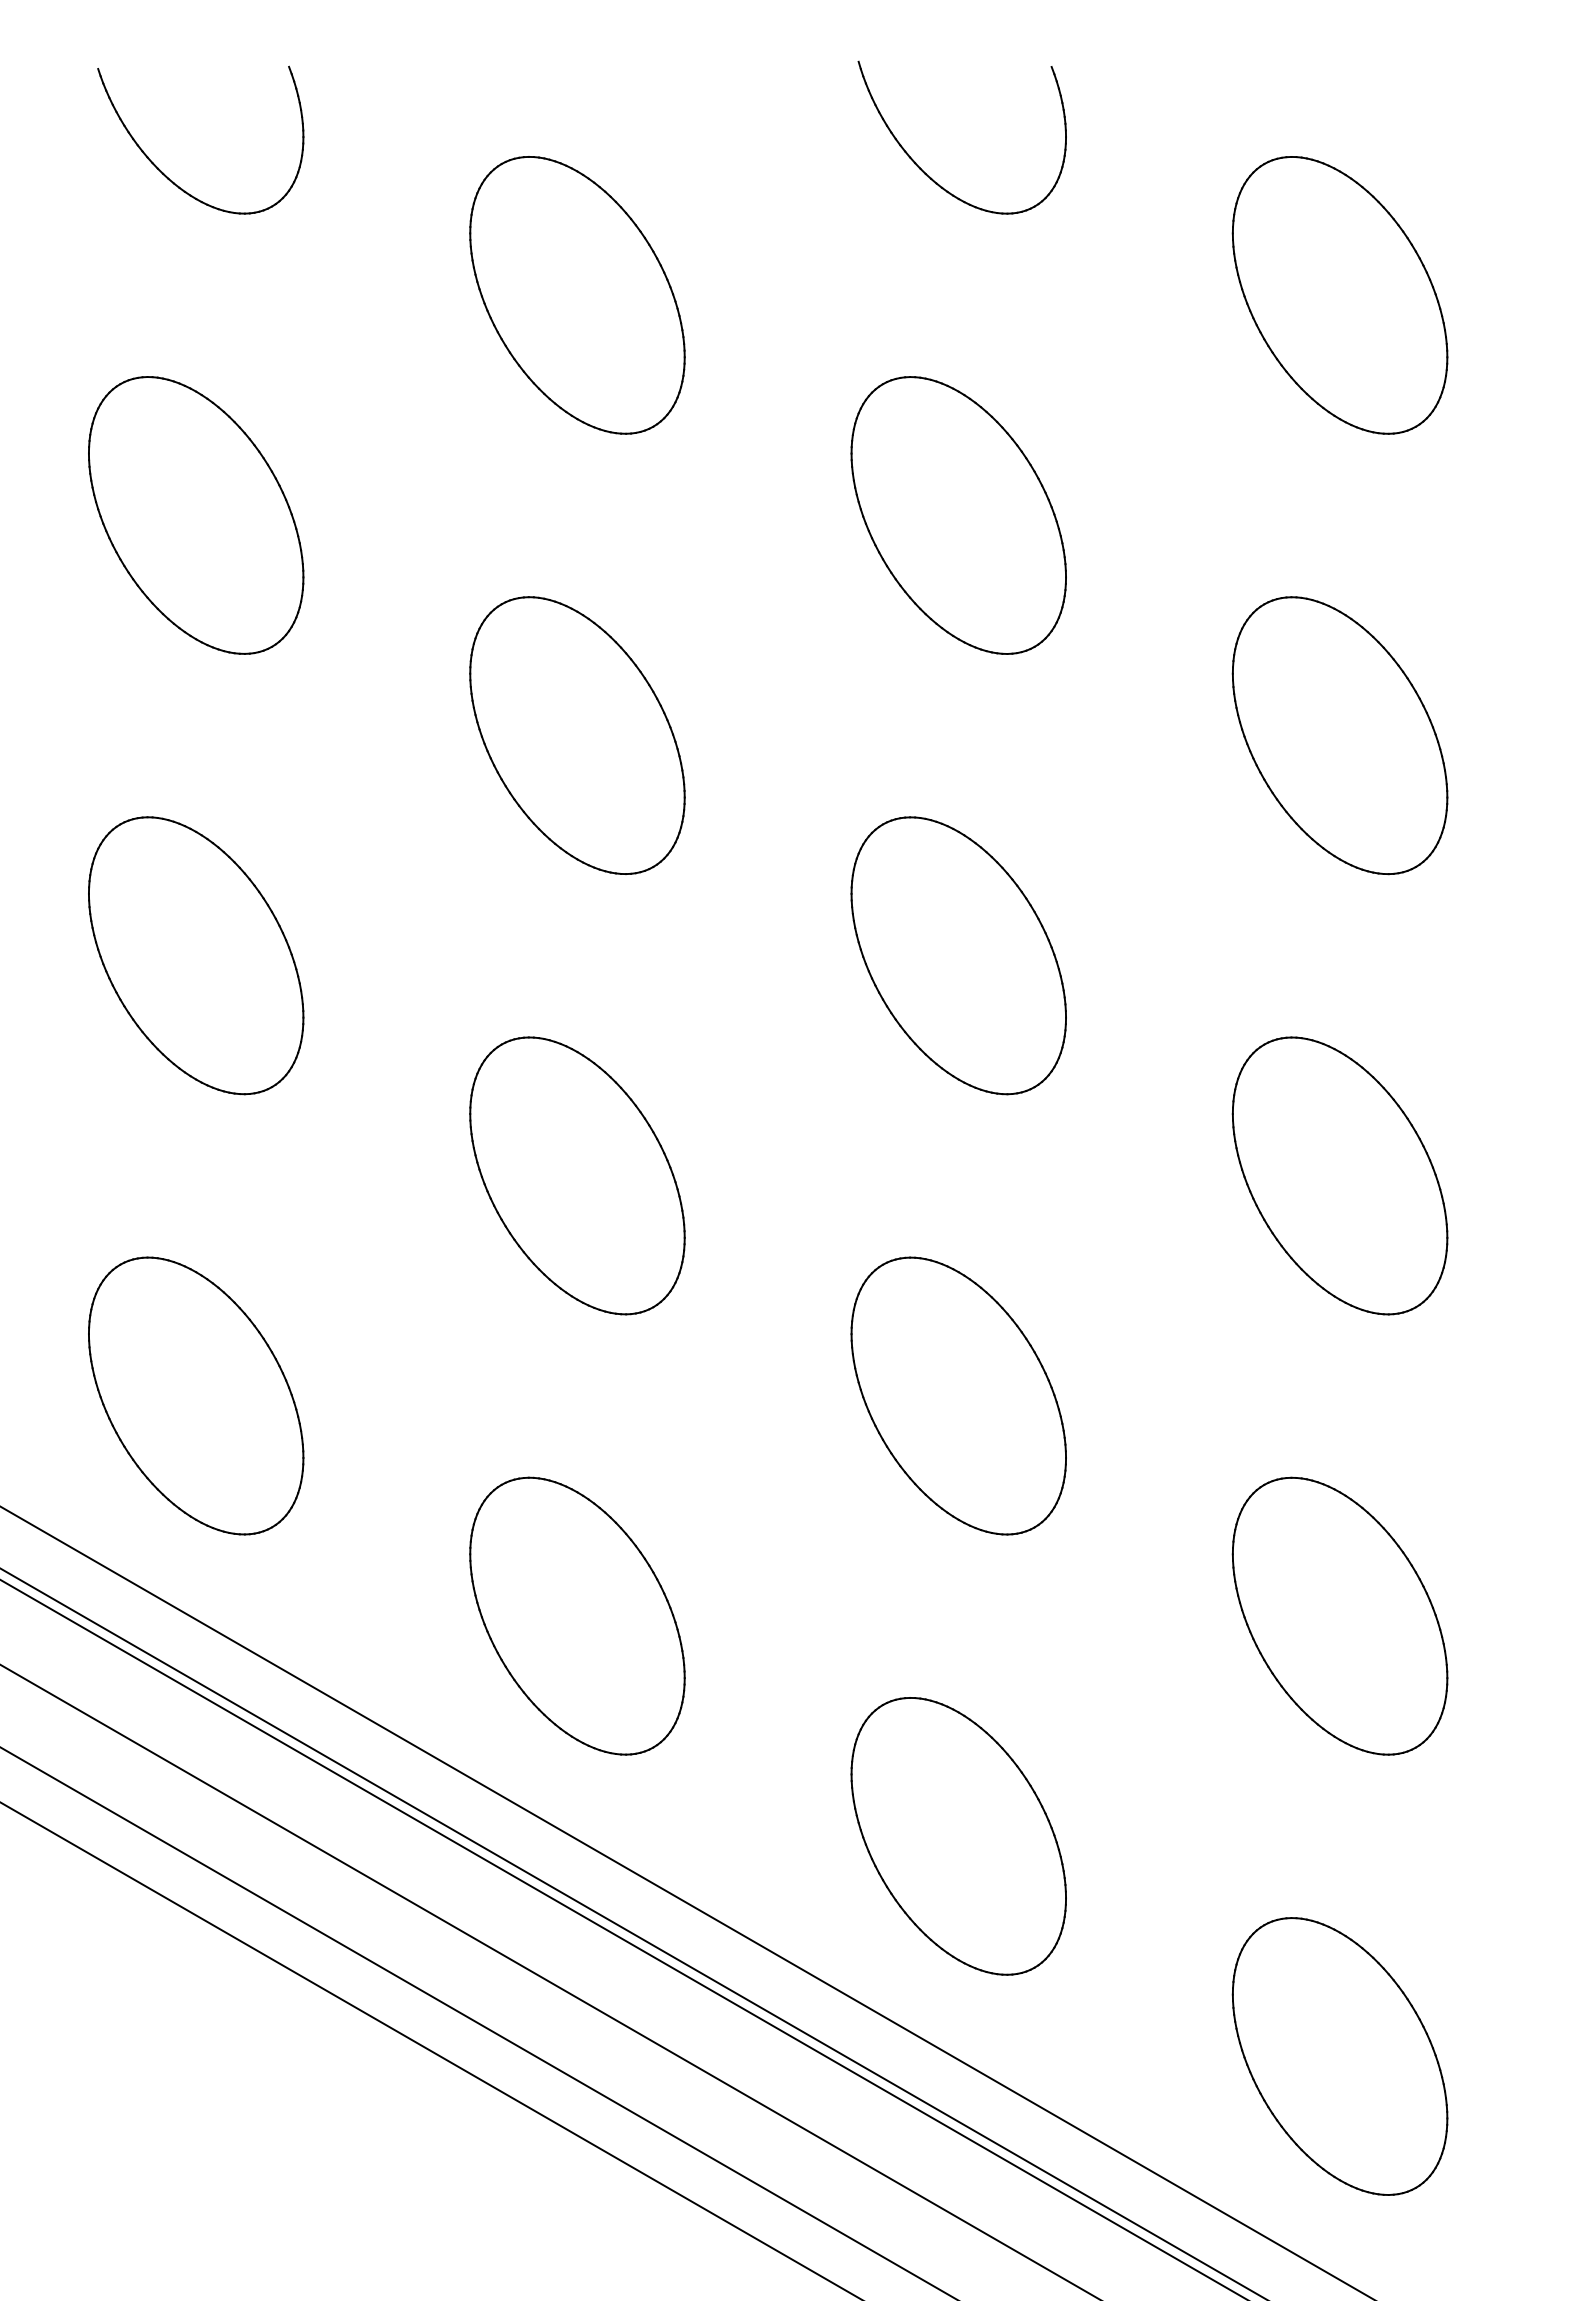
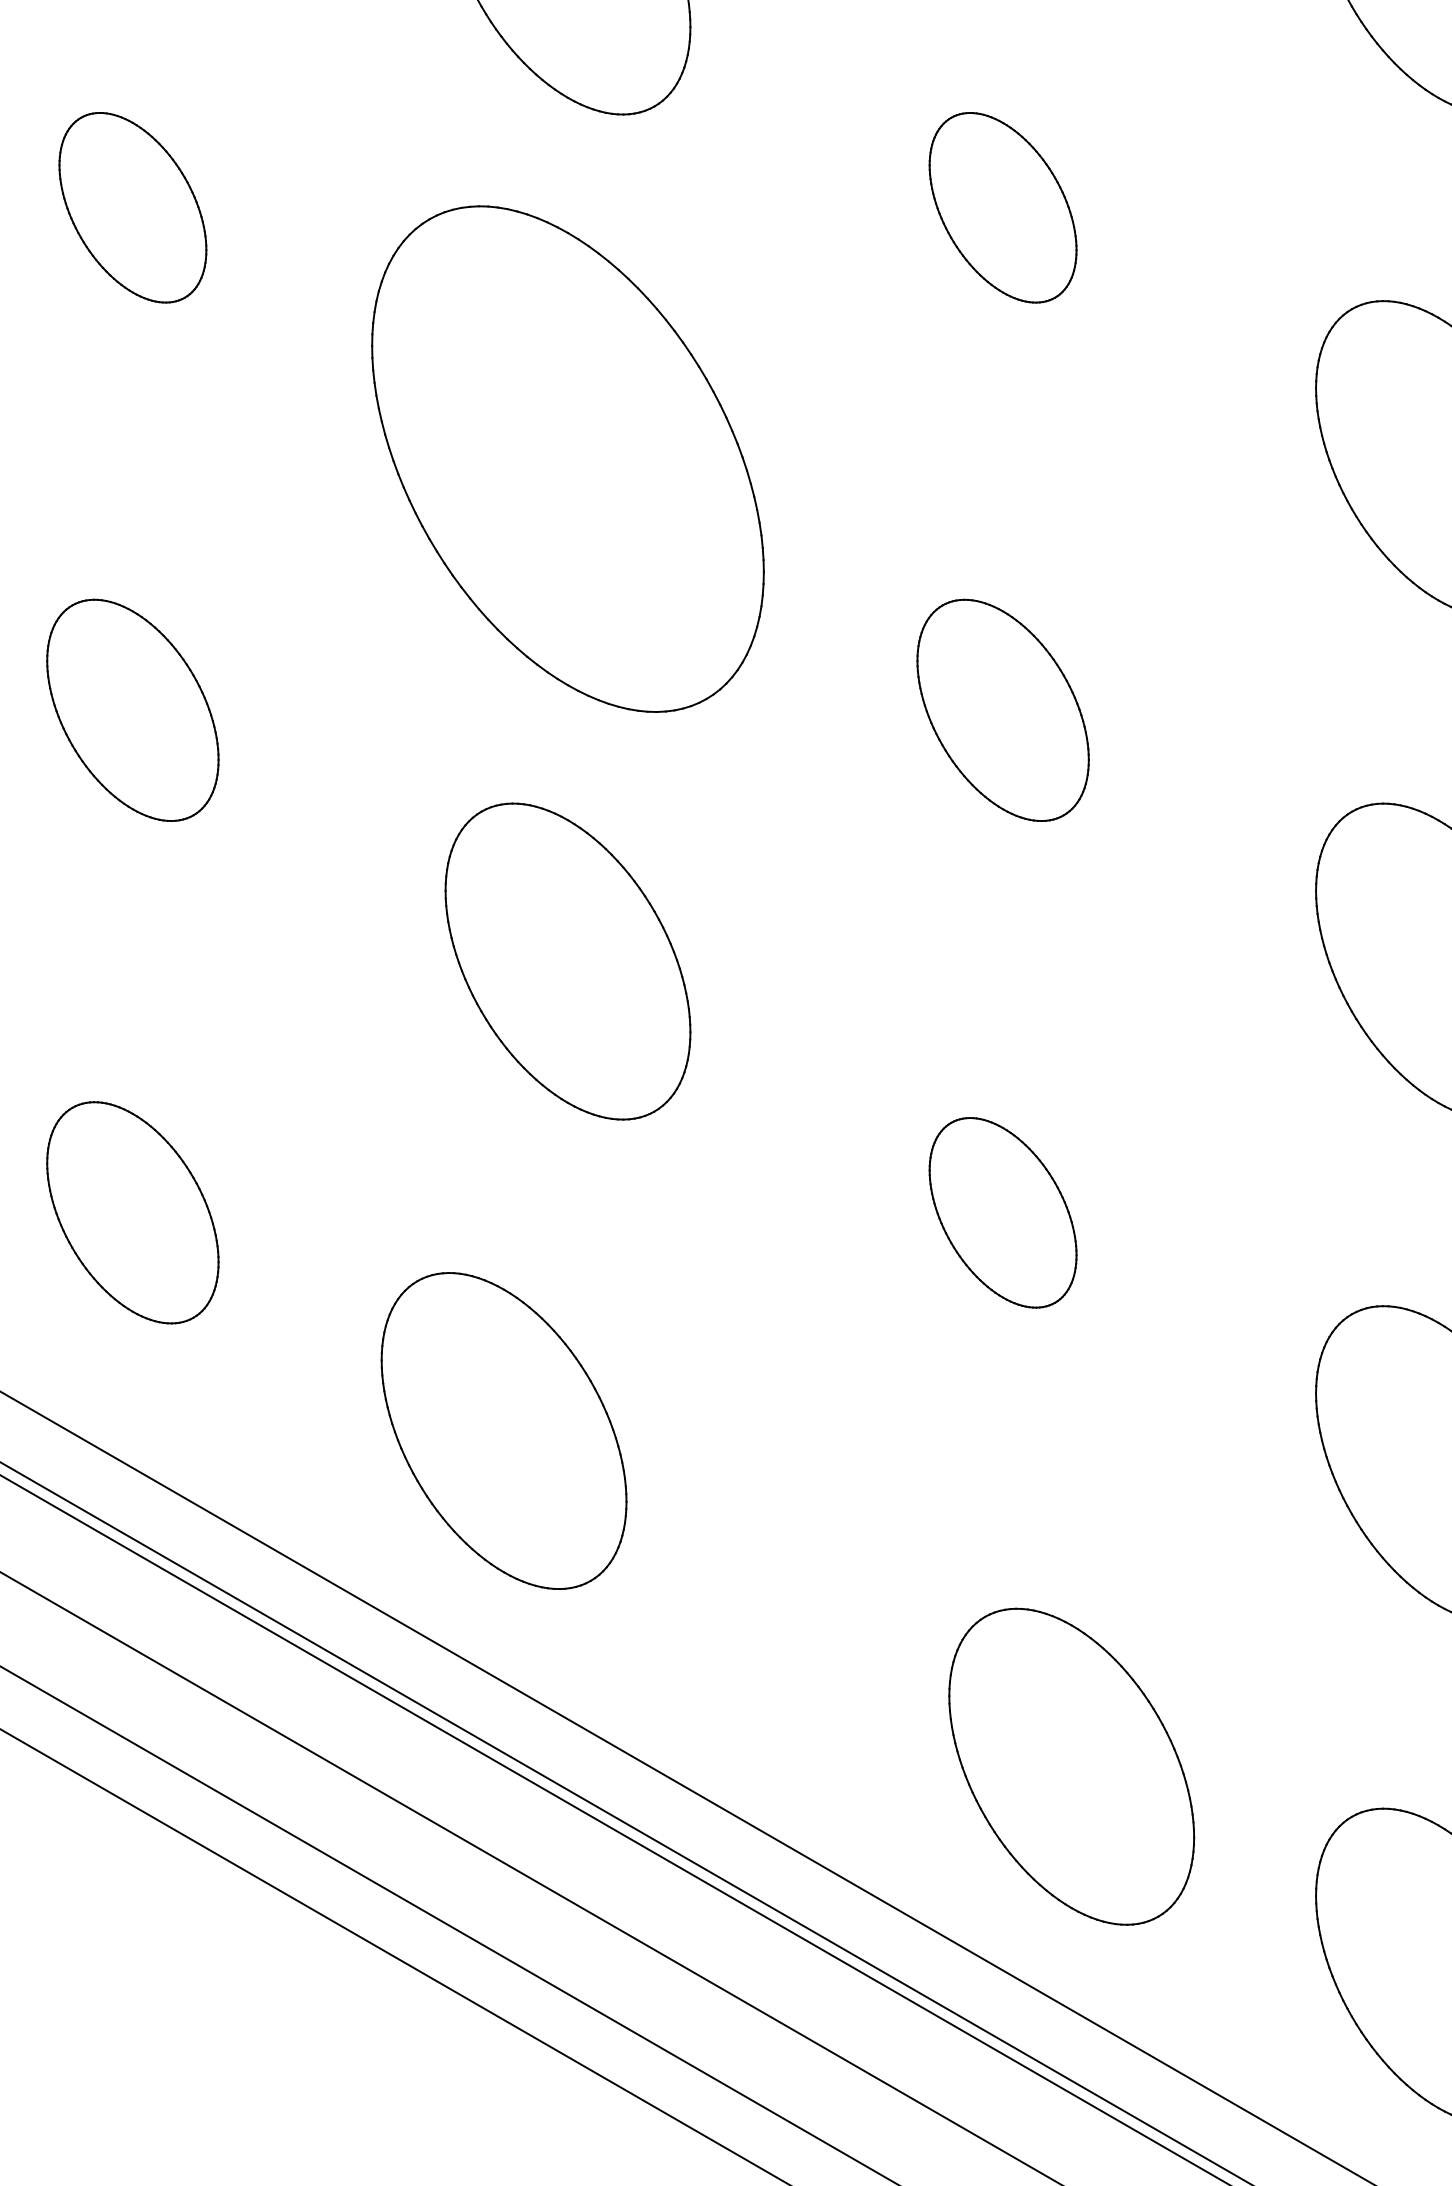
part: (196, 515) -> (133, 207), size x0.6
part: (958, 515) -> (1002, 207), size x0.6
part: (577, 735) -> (568, 458), size x1.6
part: (196, 955) -> (133, 710), size x0.7
part: (958, 955) -> (1002, 710), size x0.7
part: (196, 1395) -> (133, 1212), size x0.7
part: (958, 1395) -> (1002, 1212), size x0.6
part: (577, 1615) -> (504, 1430), moved
part: (958, 1836) -> (1071, 1766), moved

